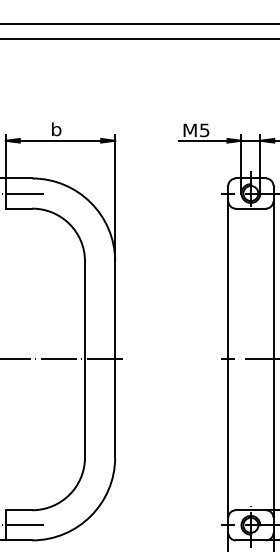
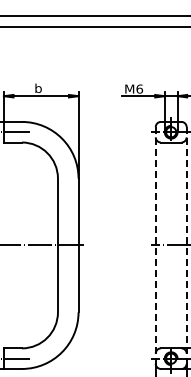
text: (204, 129) -> (139, 88), M5 -> M6
line: (227, 359) -> (155, 245), solid -> dashed
line: (273, 359) -> (186, 245), solid -> dashed

